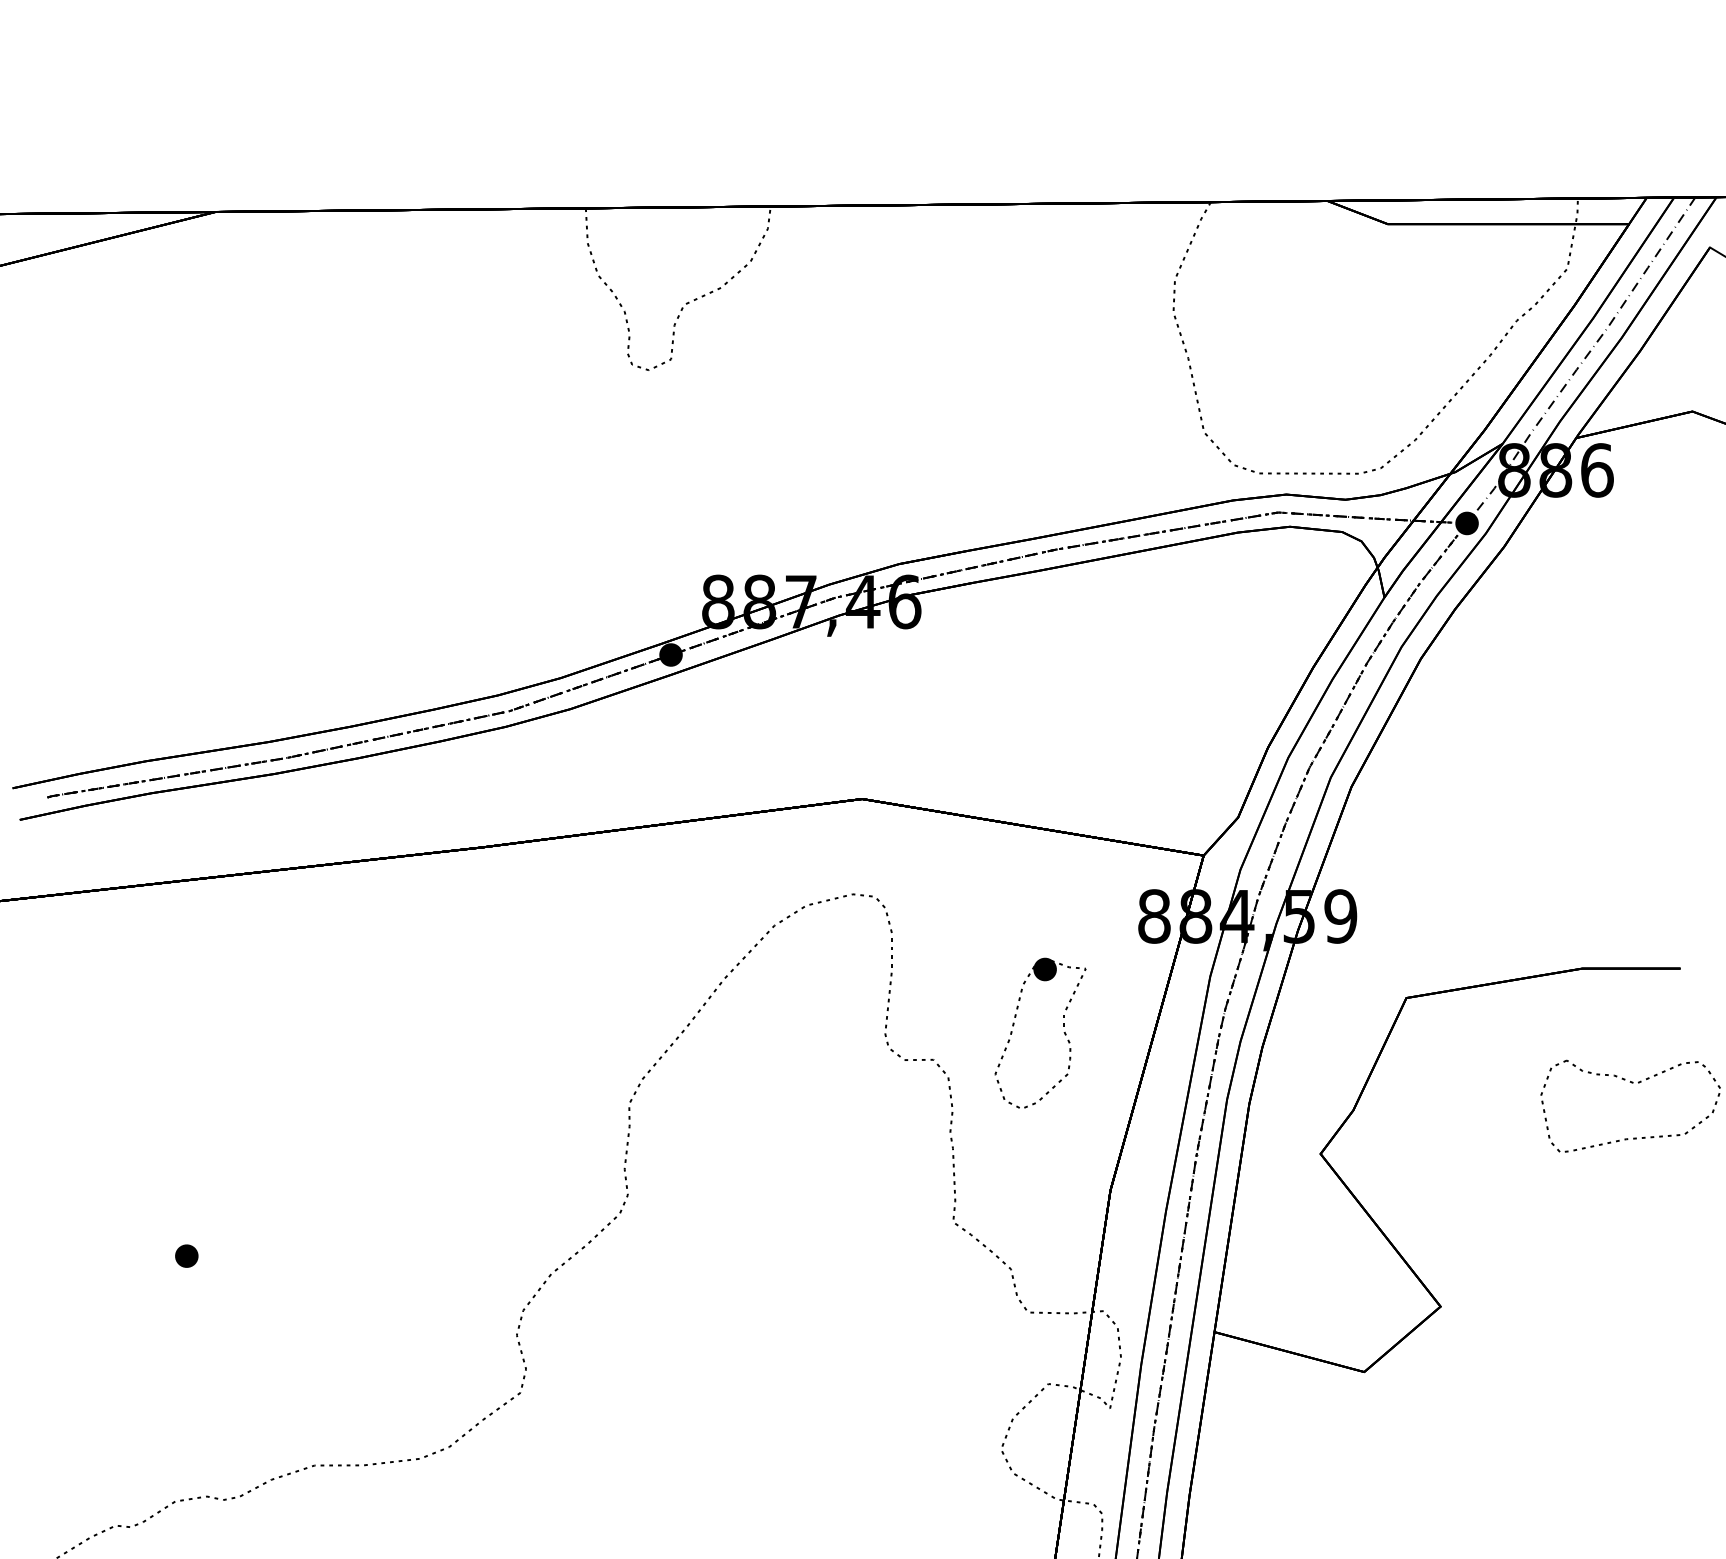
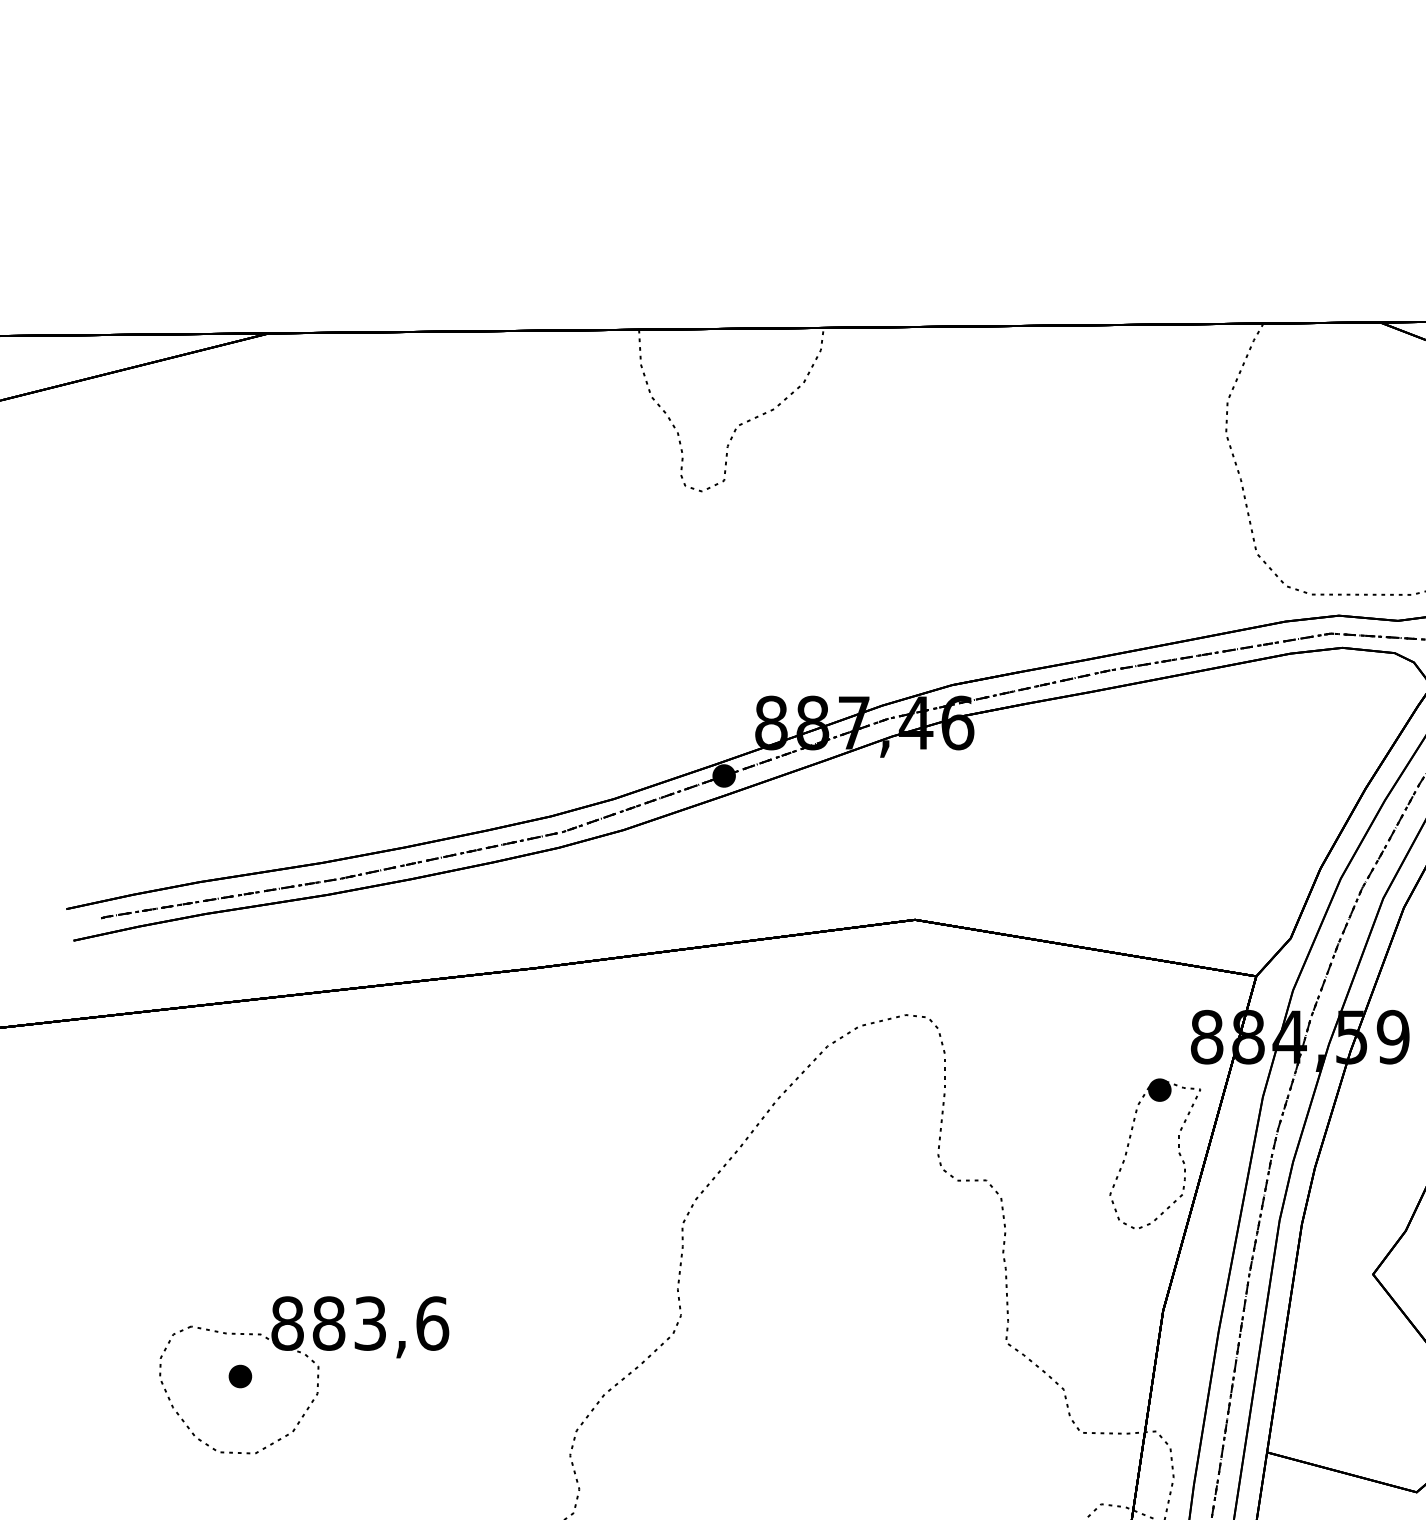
part: (1063, 1032) -> (1178, 1153), moved
part: (263, 1254) -> (317, 1374), added

